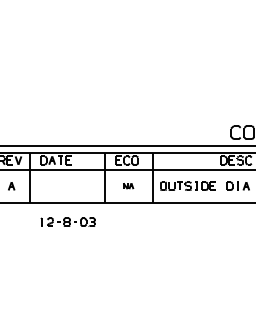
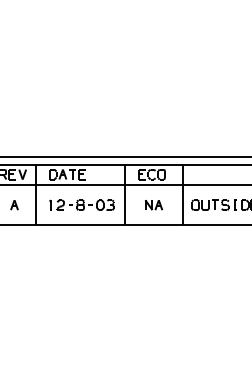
part: (128, 185) -> (153, 204), size x1.43
part: (67, 221) -> (81, 204), moved

